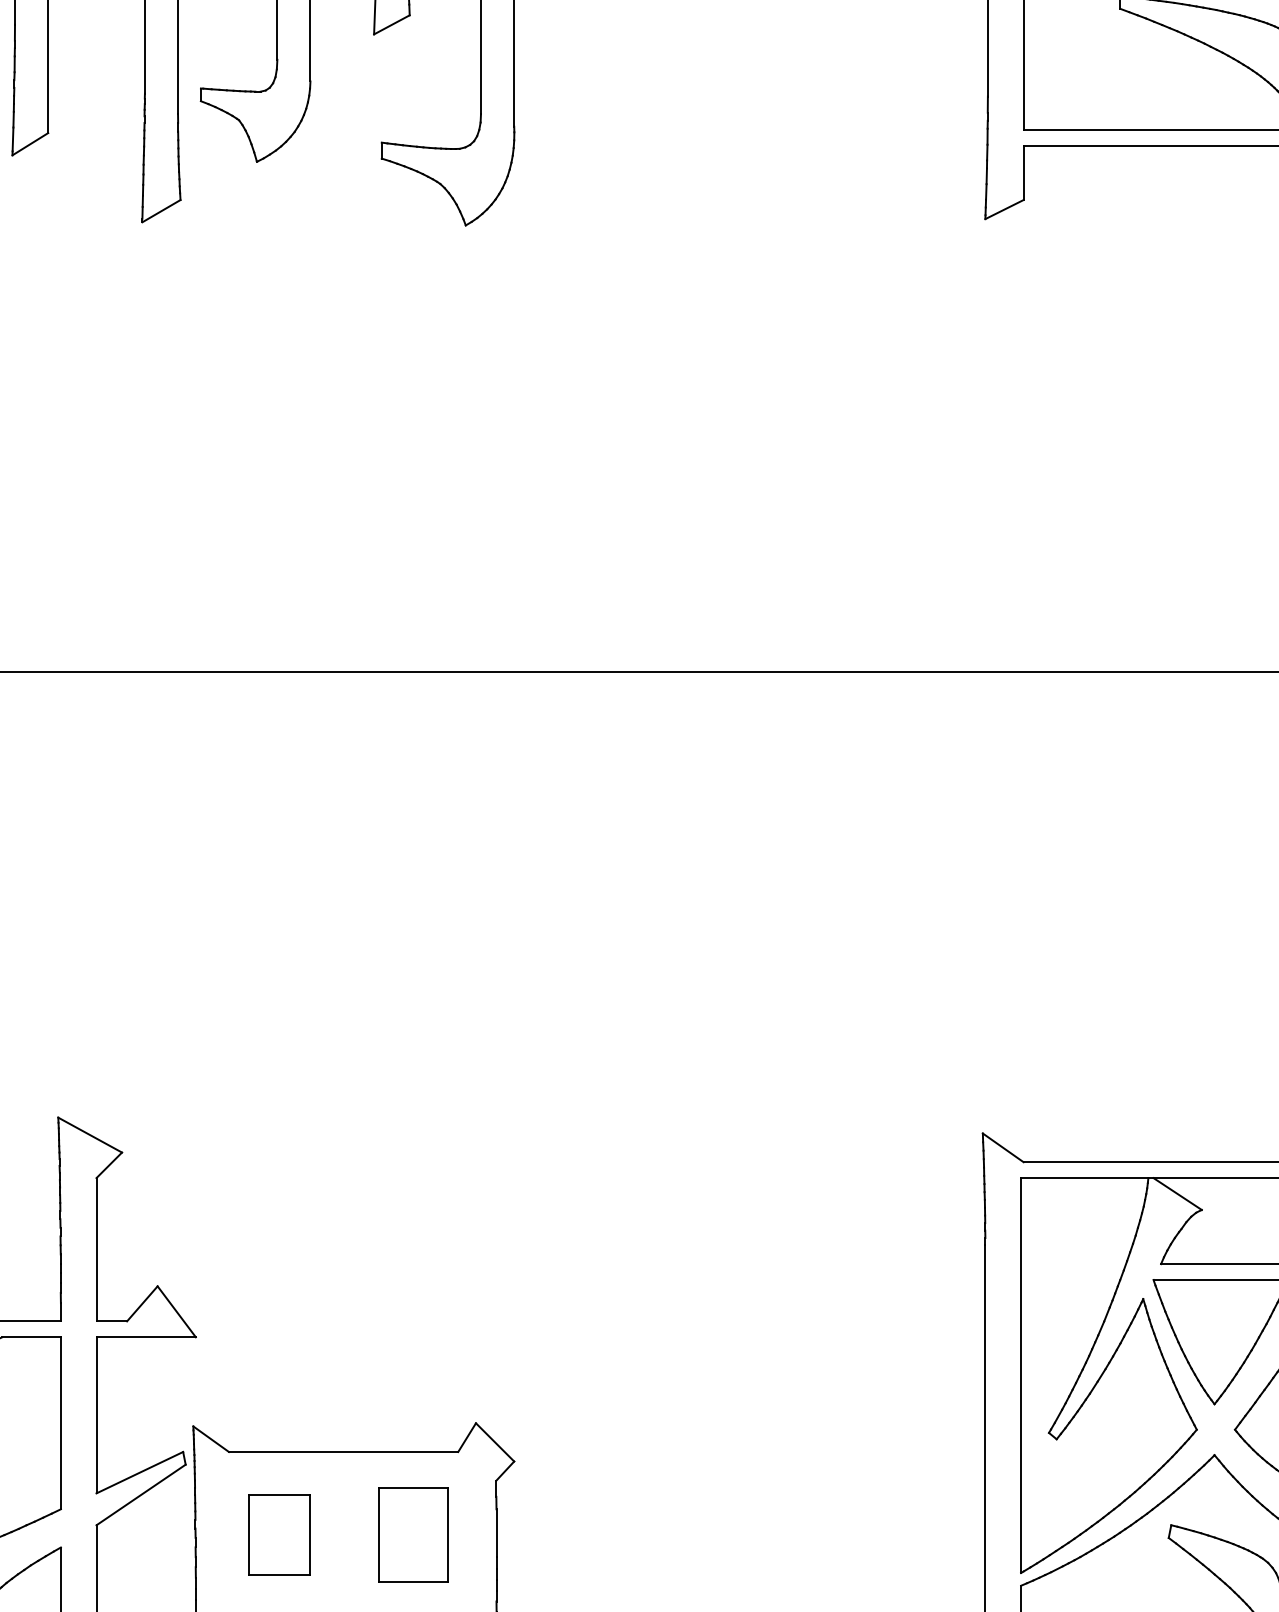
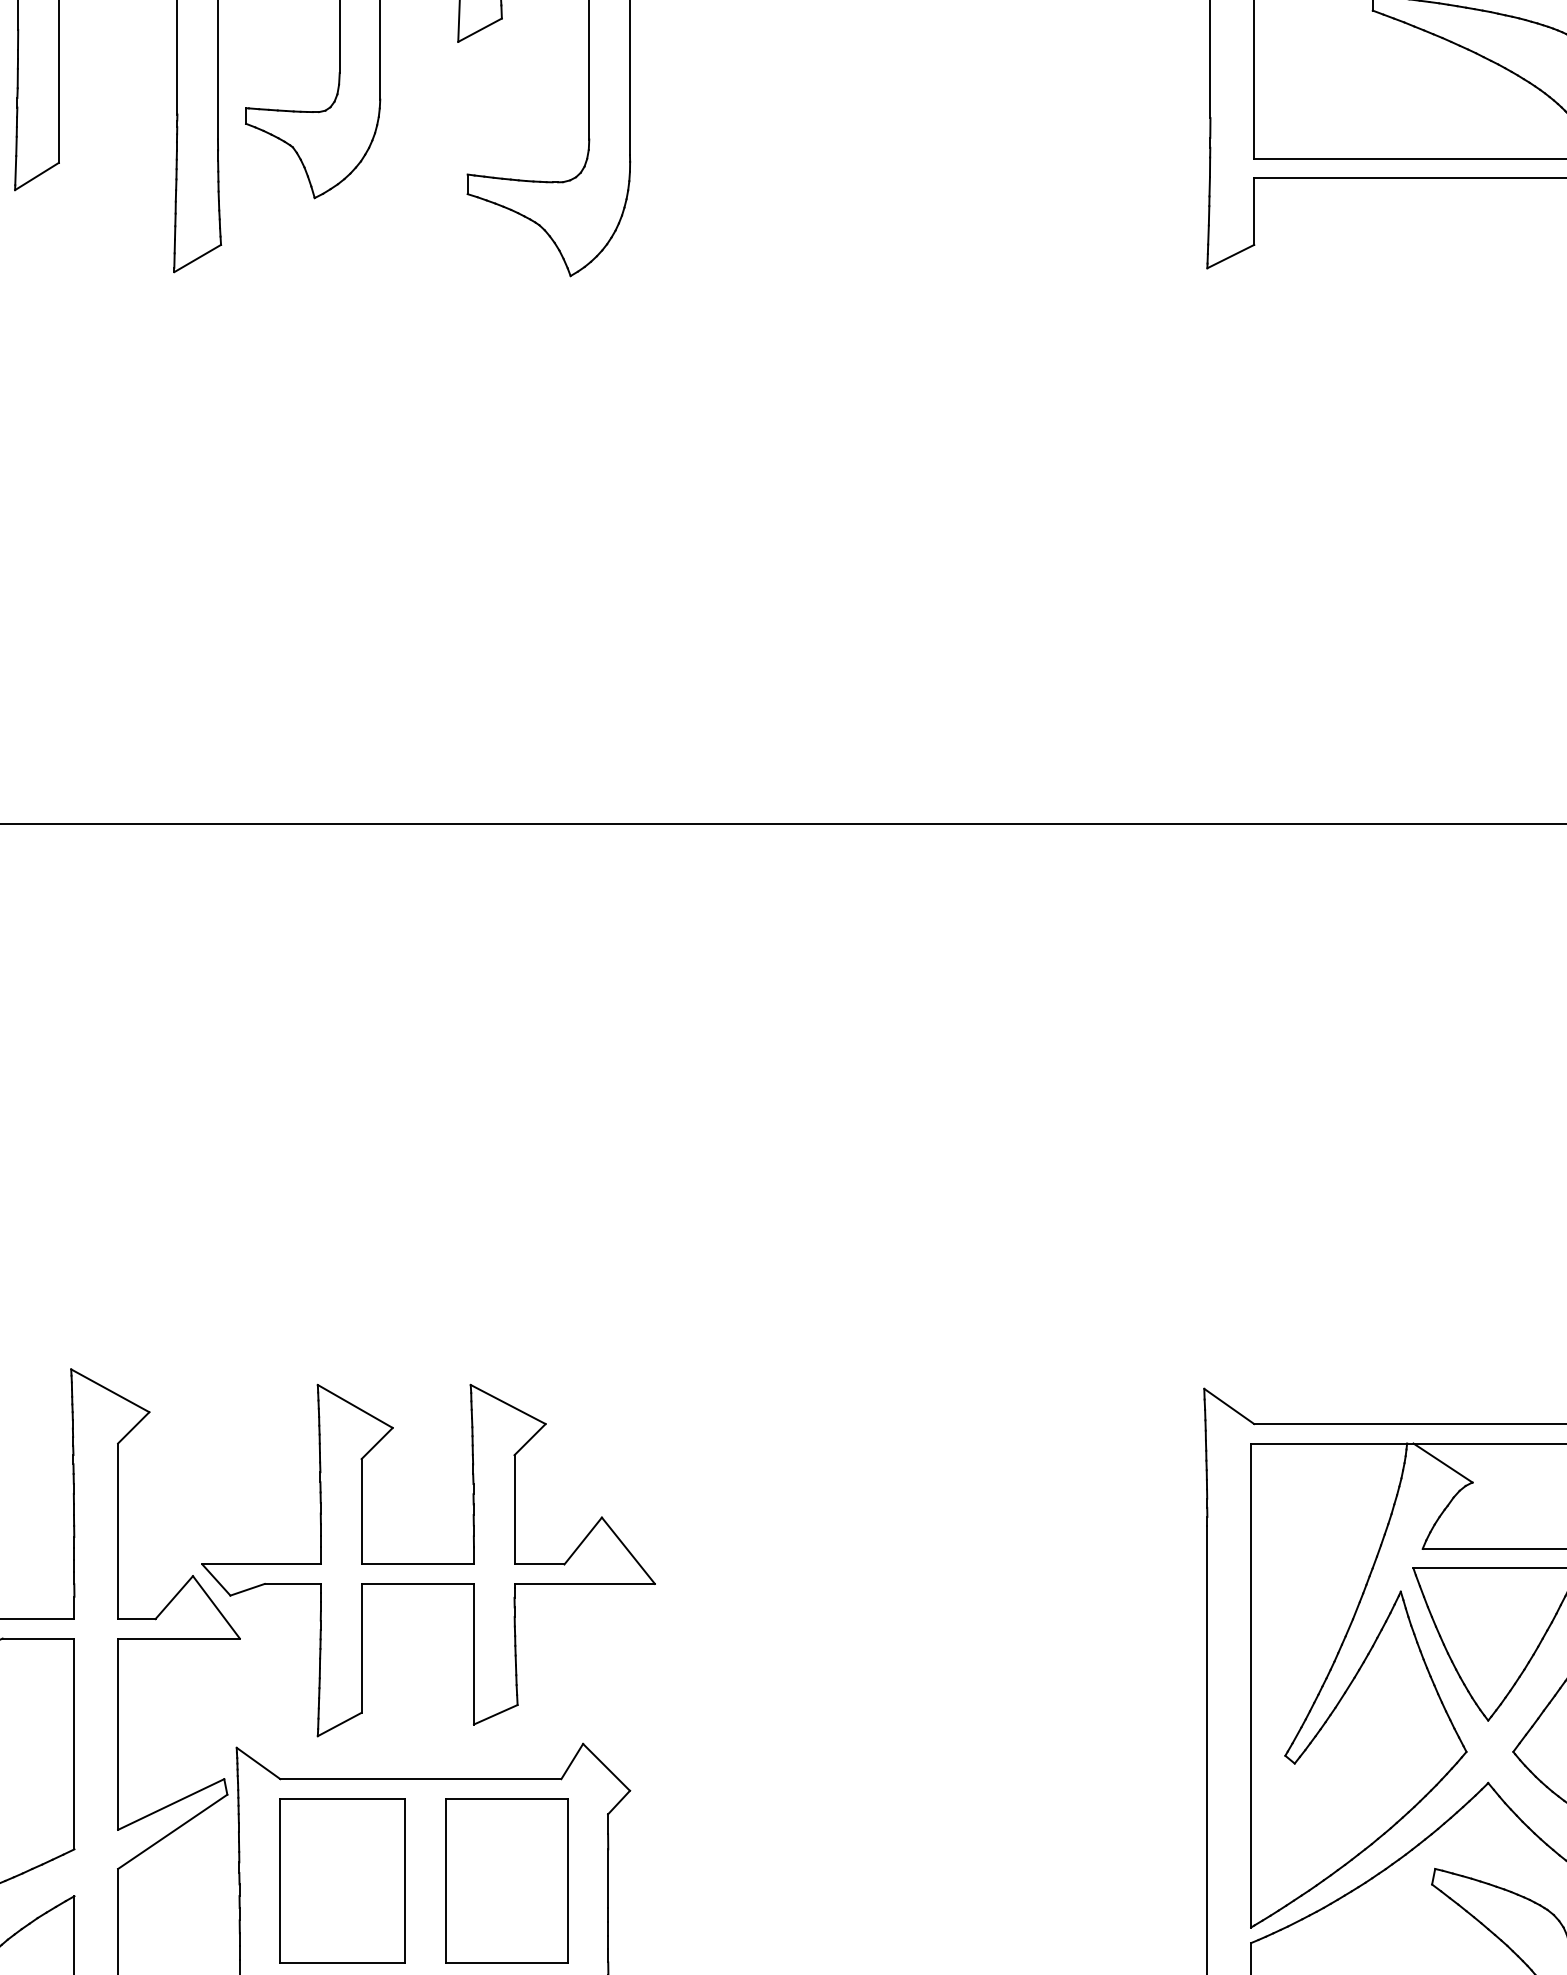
part: (349, 1273) -> (428, 1560), added
part: (279, 1534) -> (342, 1880), size x1.67
part: (413, 1534) -> (506, 1880), size x1.43

